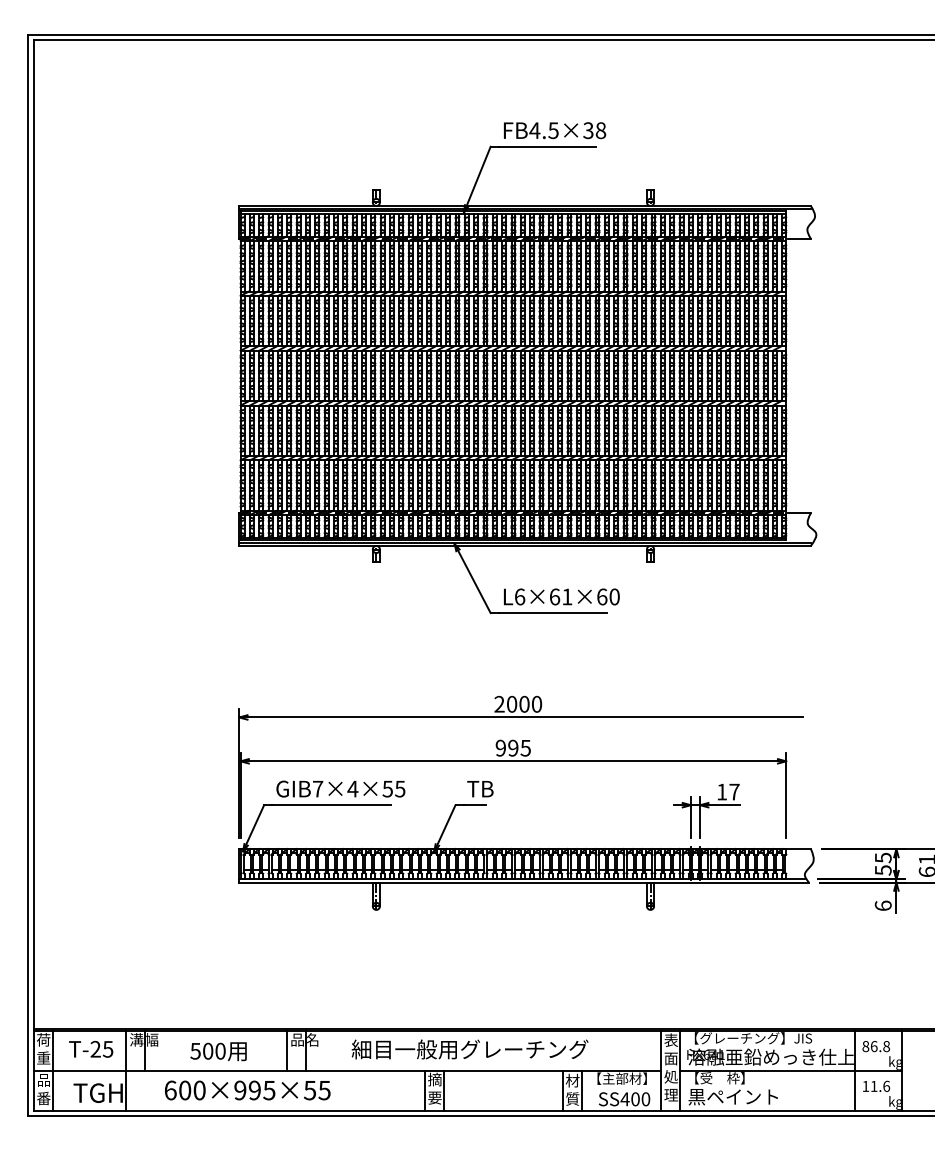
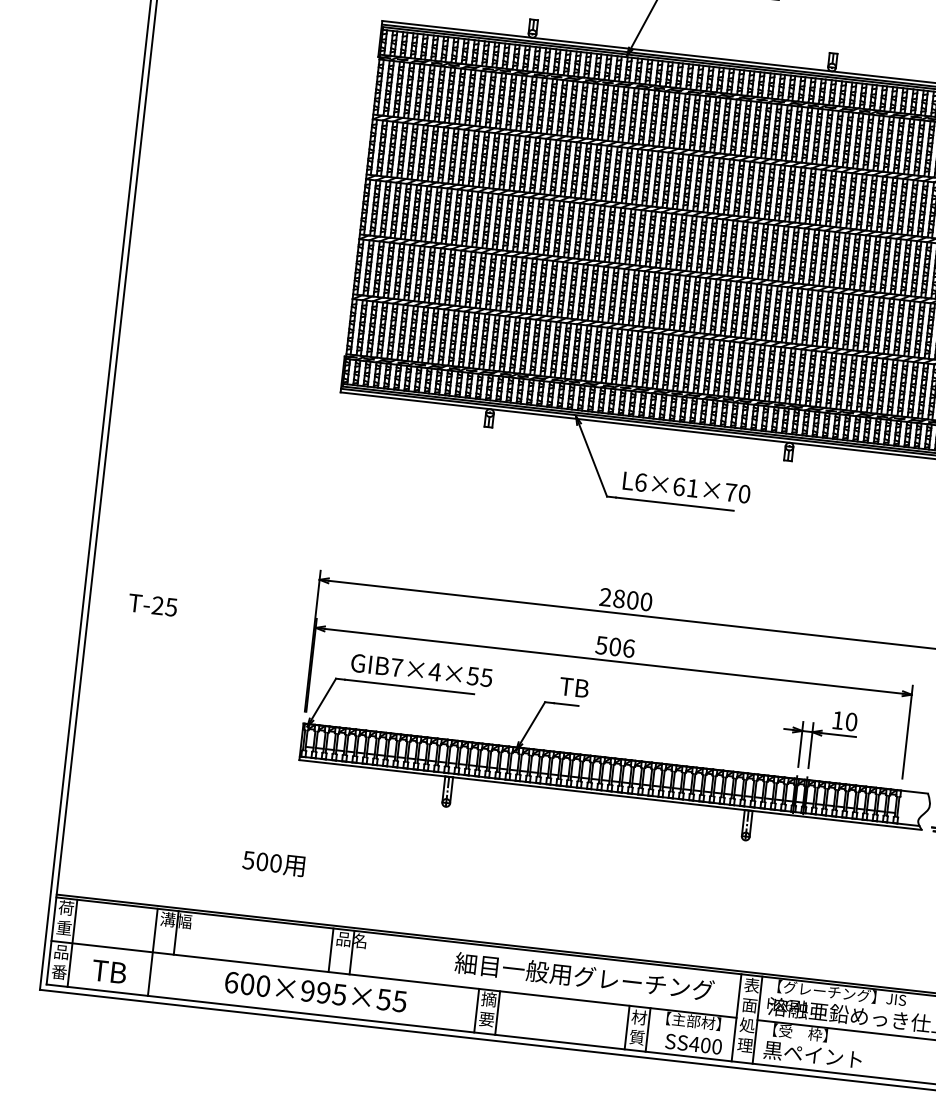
text: (602, 596) -> (731, 492), L6×61×60 -> L6×61×70
text: (512, 704) -> (619, 599), 2000 -> 2800
text: (513, 747) -> (615, 646), 995 -> 506
text: (734, 791) -> (851, 721), 17 -> 10
text: (91, 1048) -> (153, 604), moved
text: (469, 1049) -> (583, 976), moved
text: (218, 1051) -> (273, 863), moved
text: (247, 1090) -> (315, 992), moved
text: (106, 1093) -> (128, 974), TGH -> TB

